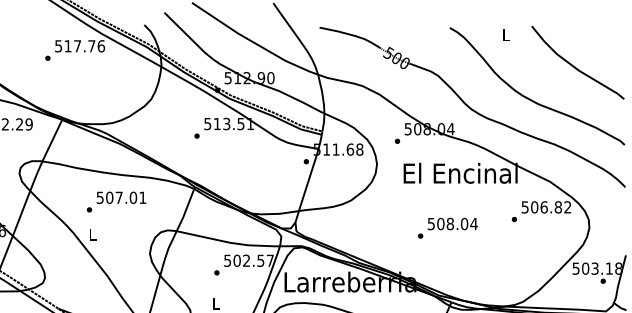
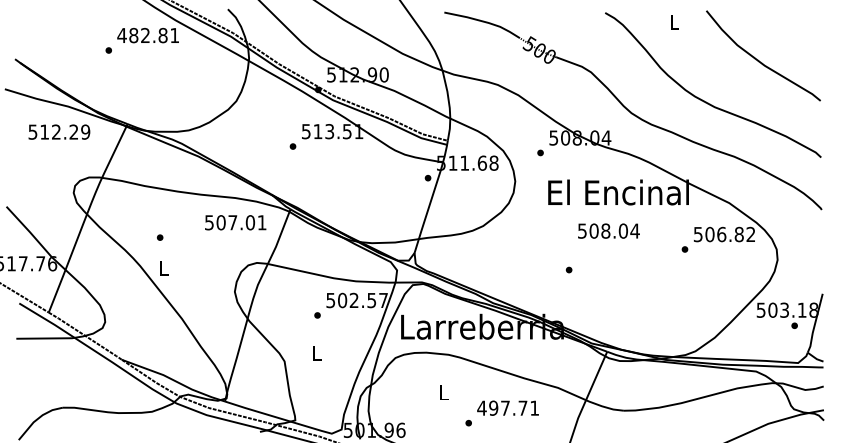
text: (80, 46) -> (148, 35), 517.76 -> 482.81
text: (121, 197) -> (235, 222), moved
text: (452, 223) -> (608, 230), moved

